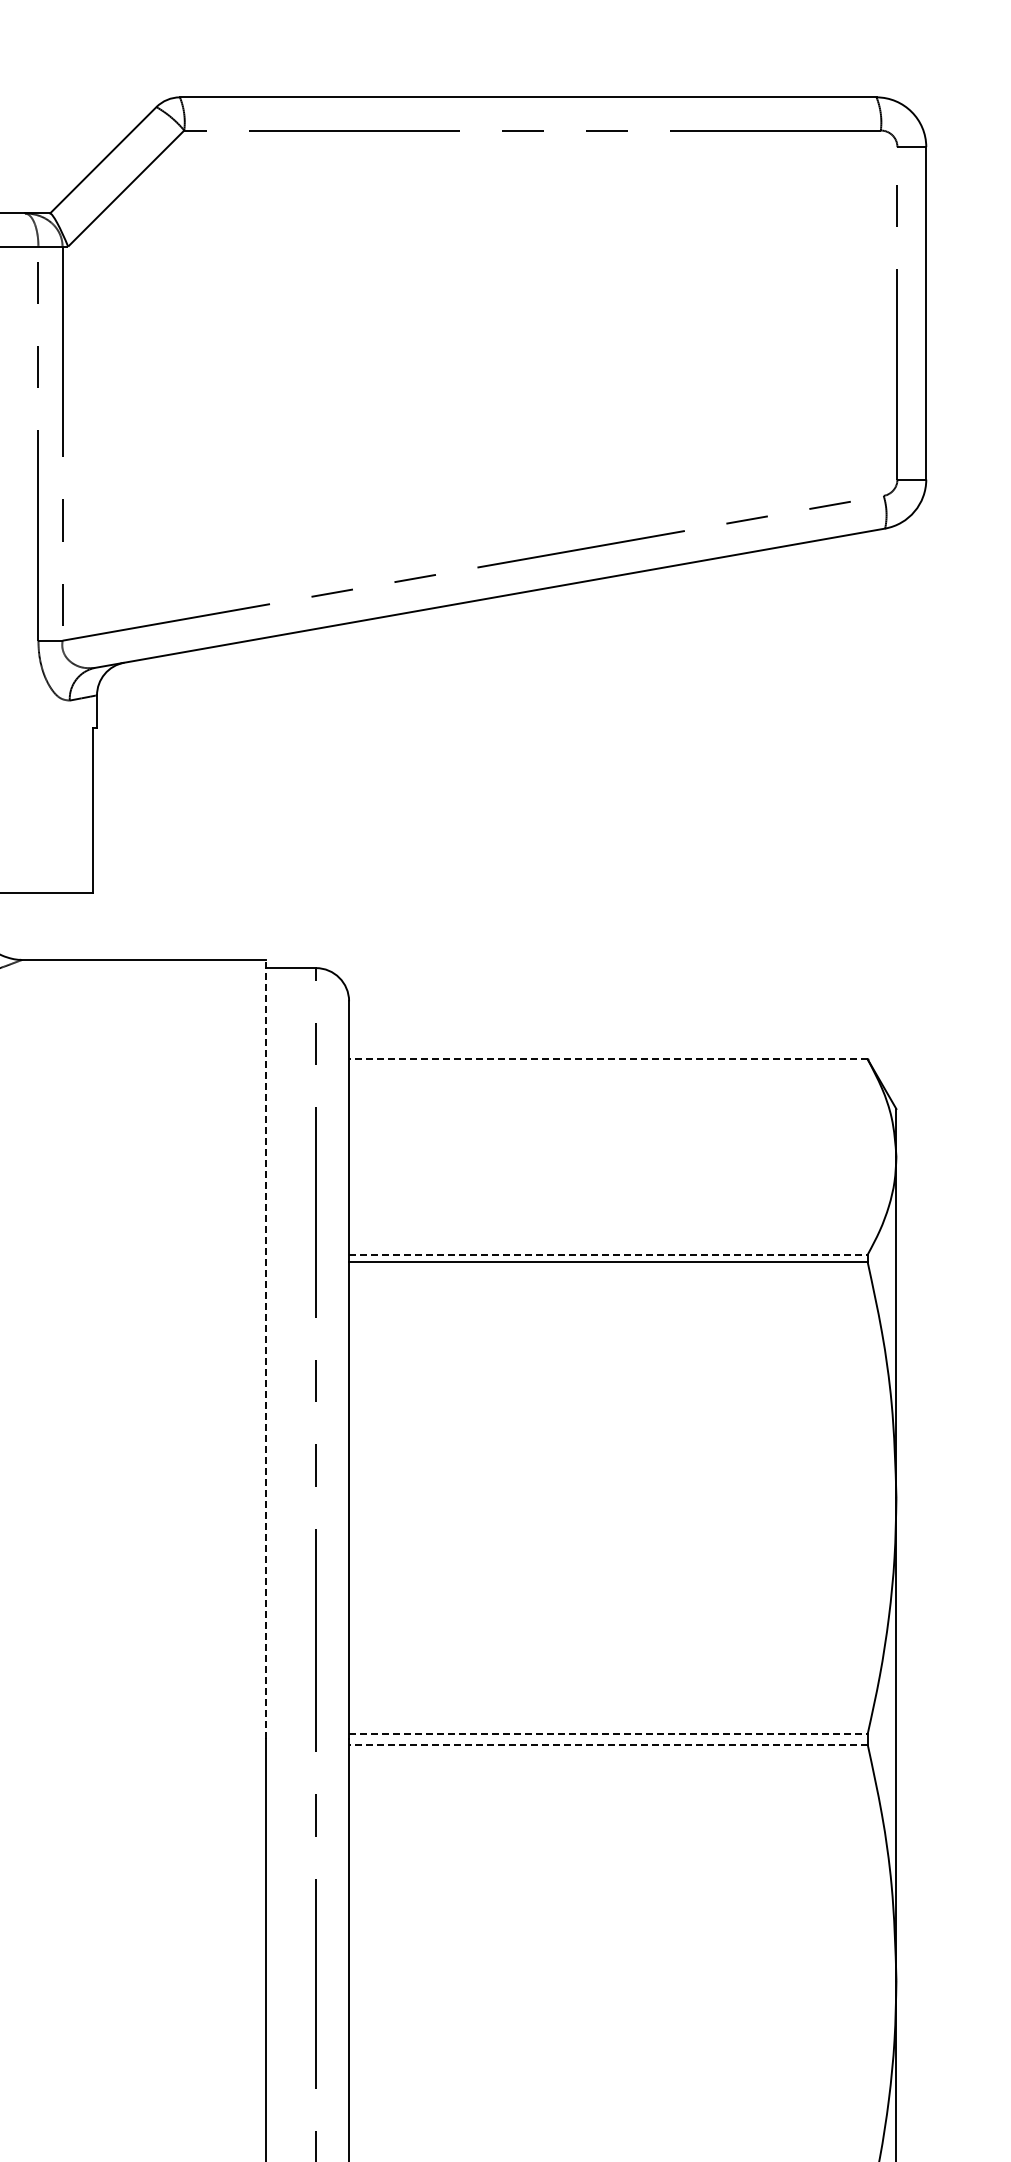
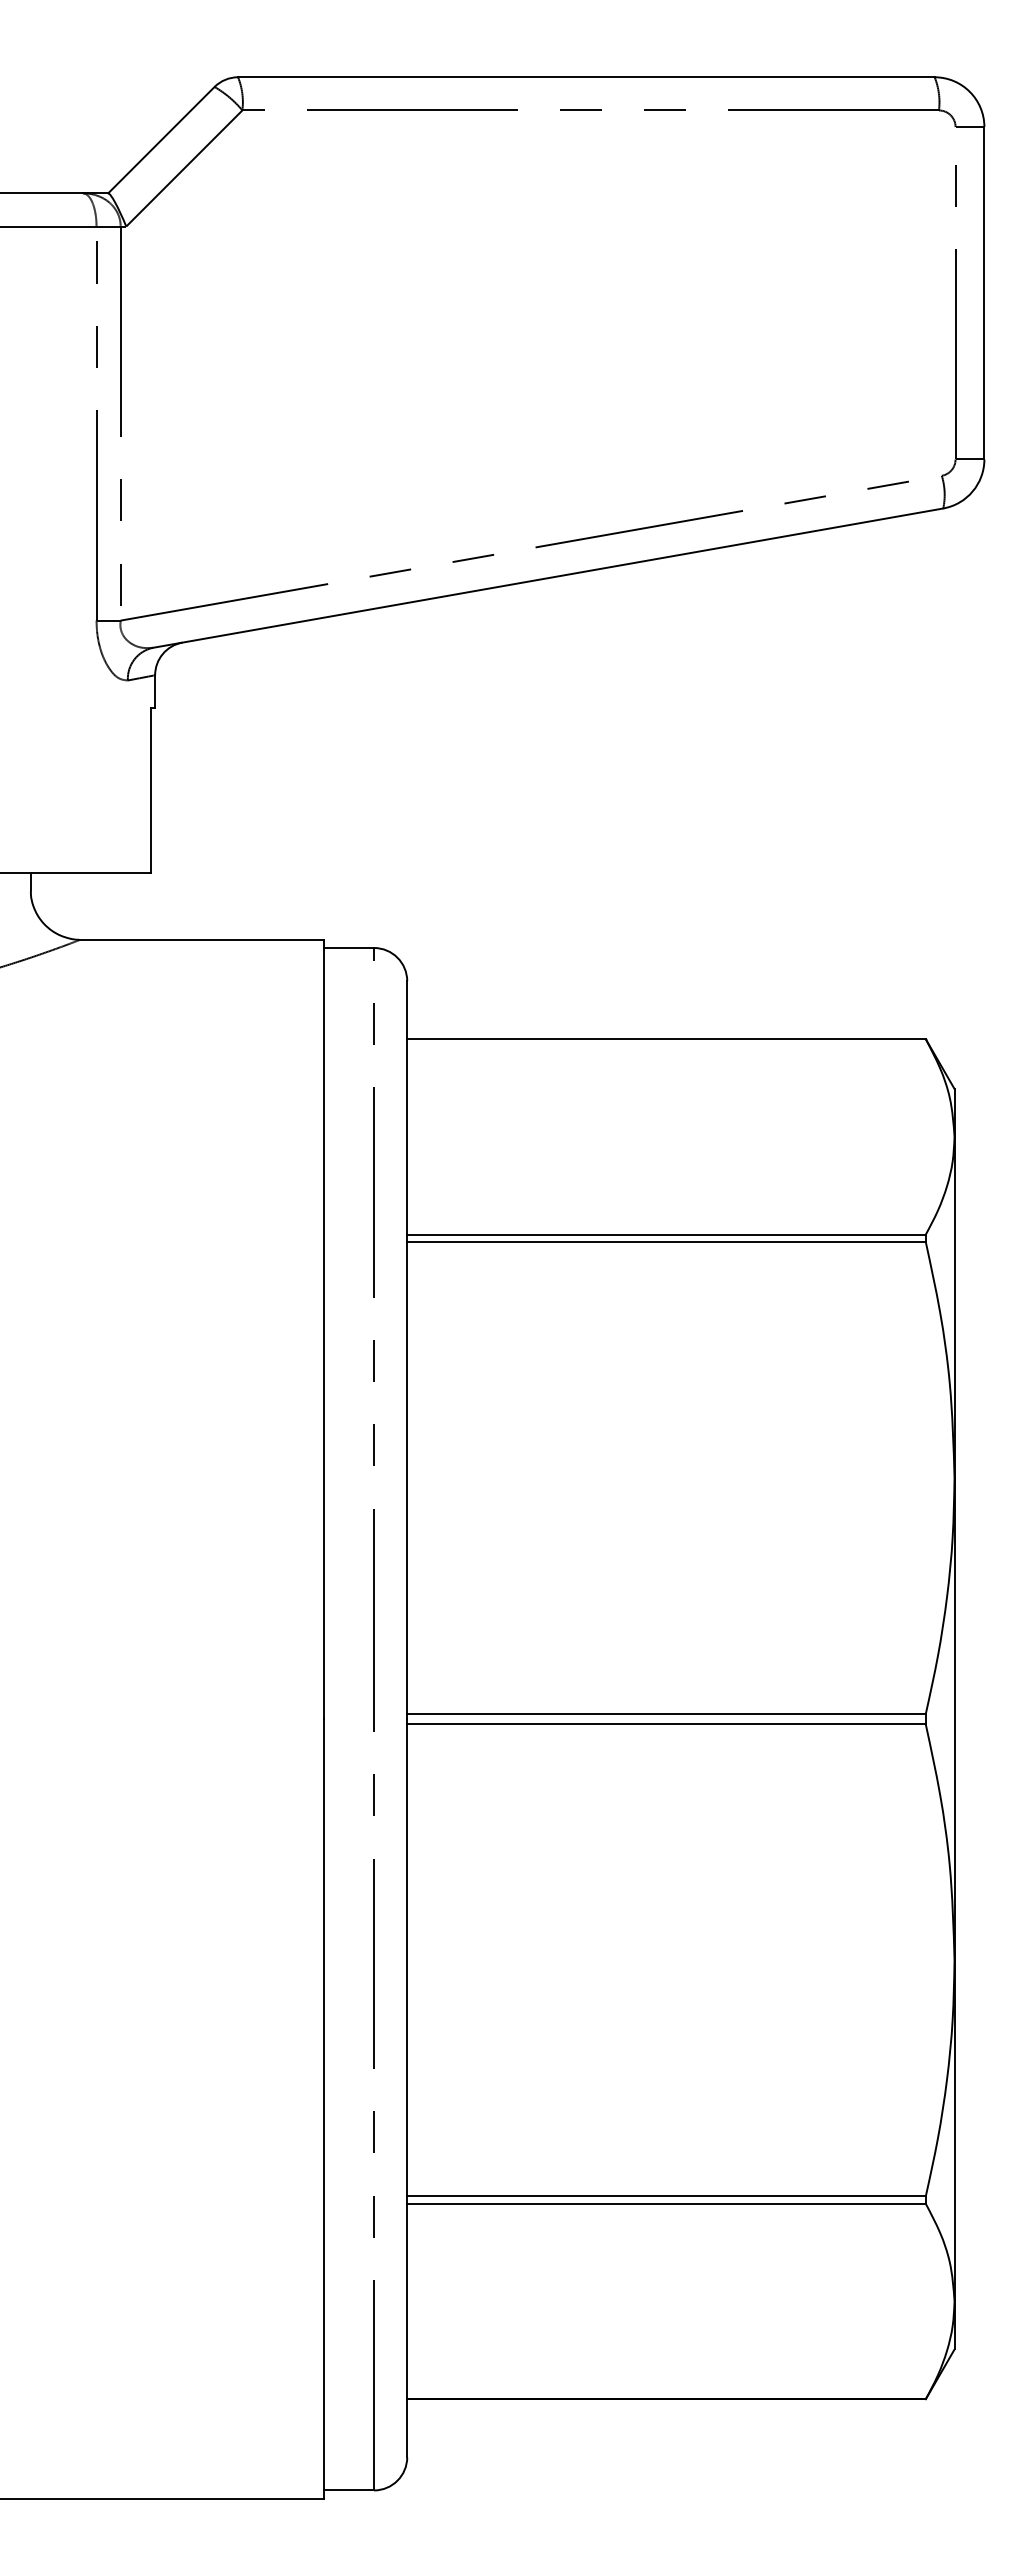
line: (608, 1059) -> (666, 1039), dashed -> solid
line: (609, 1254) -> (667, 1234), dashed -> solid
line: (266, 1349) -> (324, 1329), dashed -> solid
line: (609, 1733) -> (667, 1713), dashed -> solid
line: (608, 1744) -> (666, 1724), dashed -> solid

